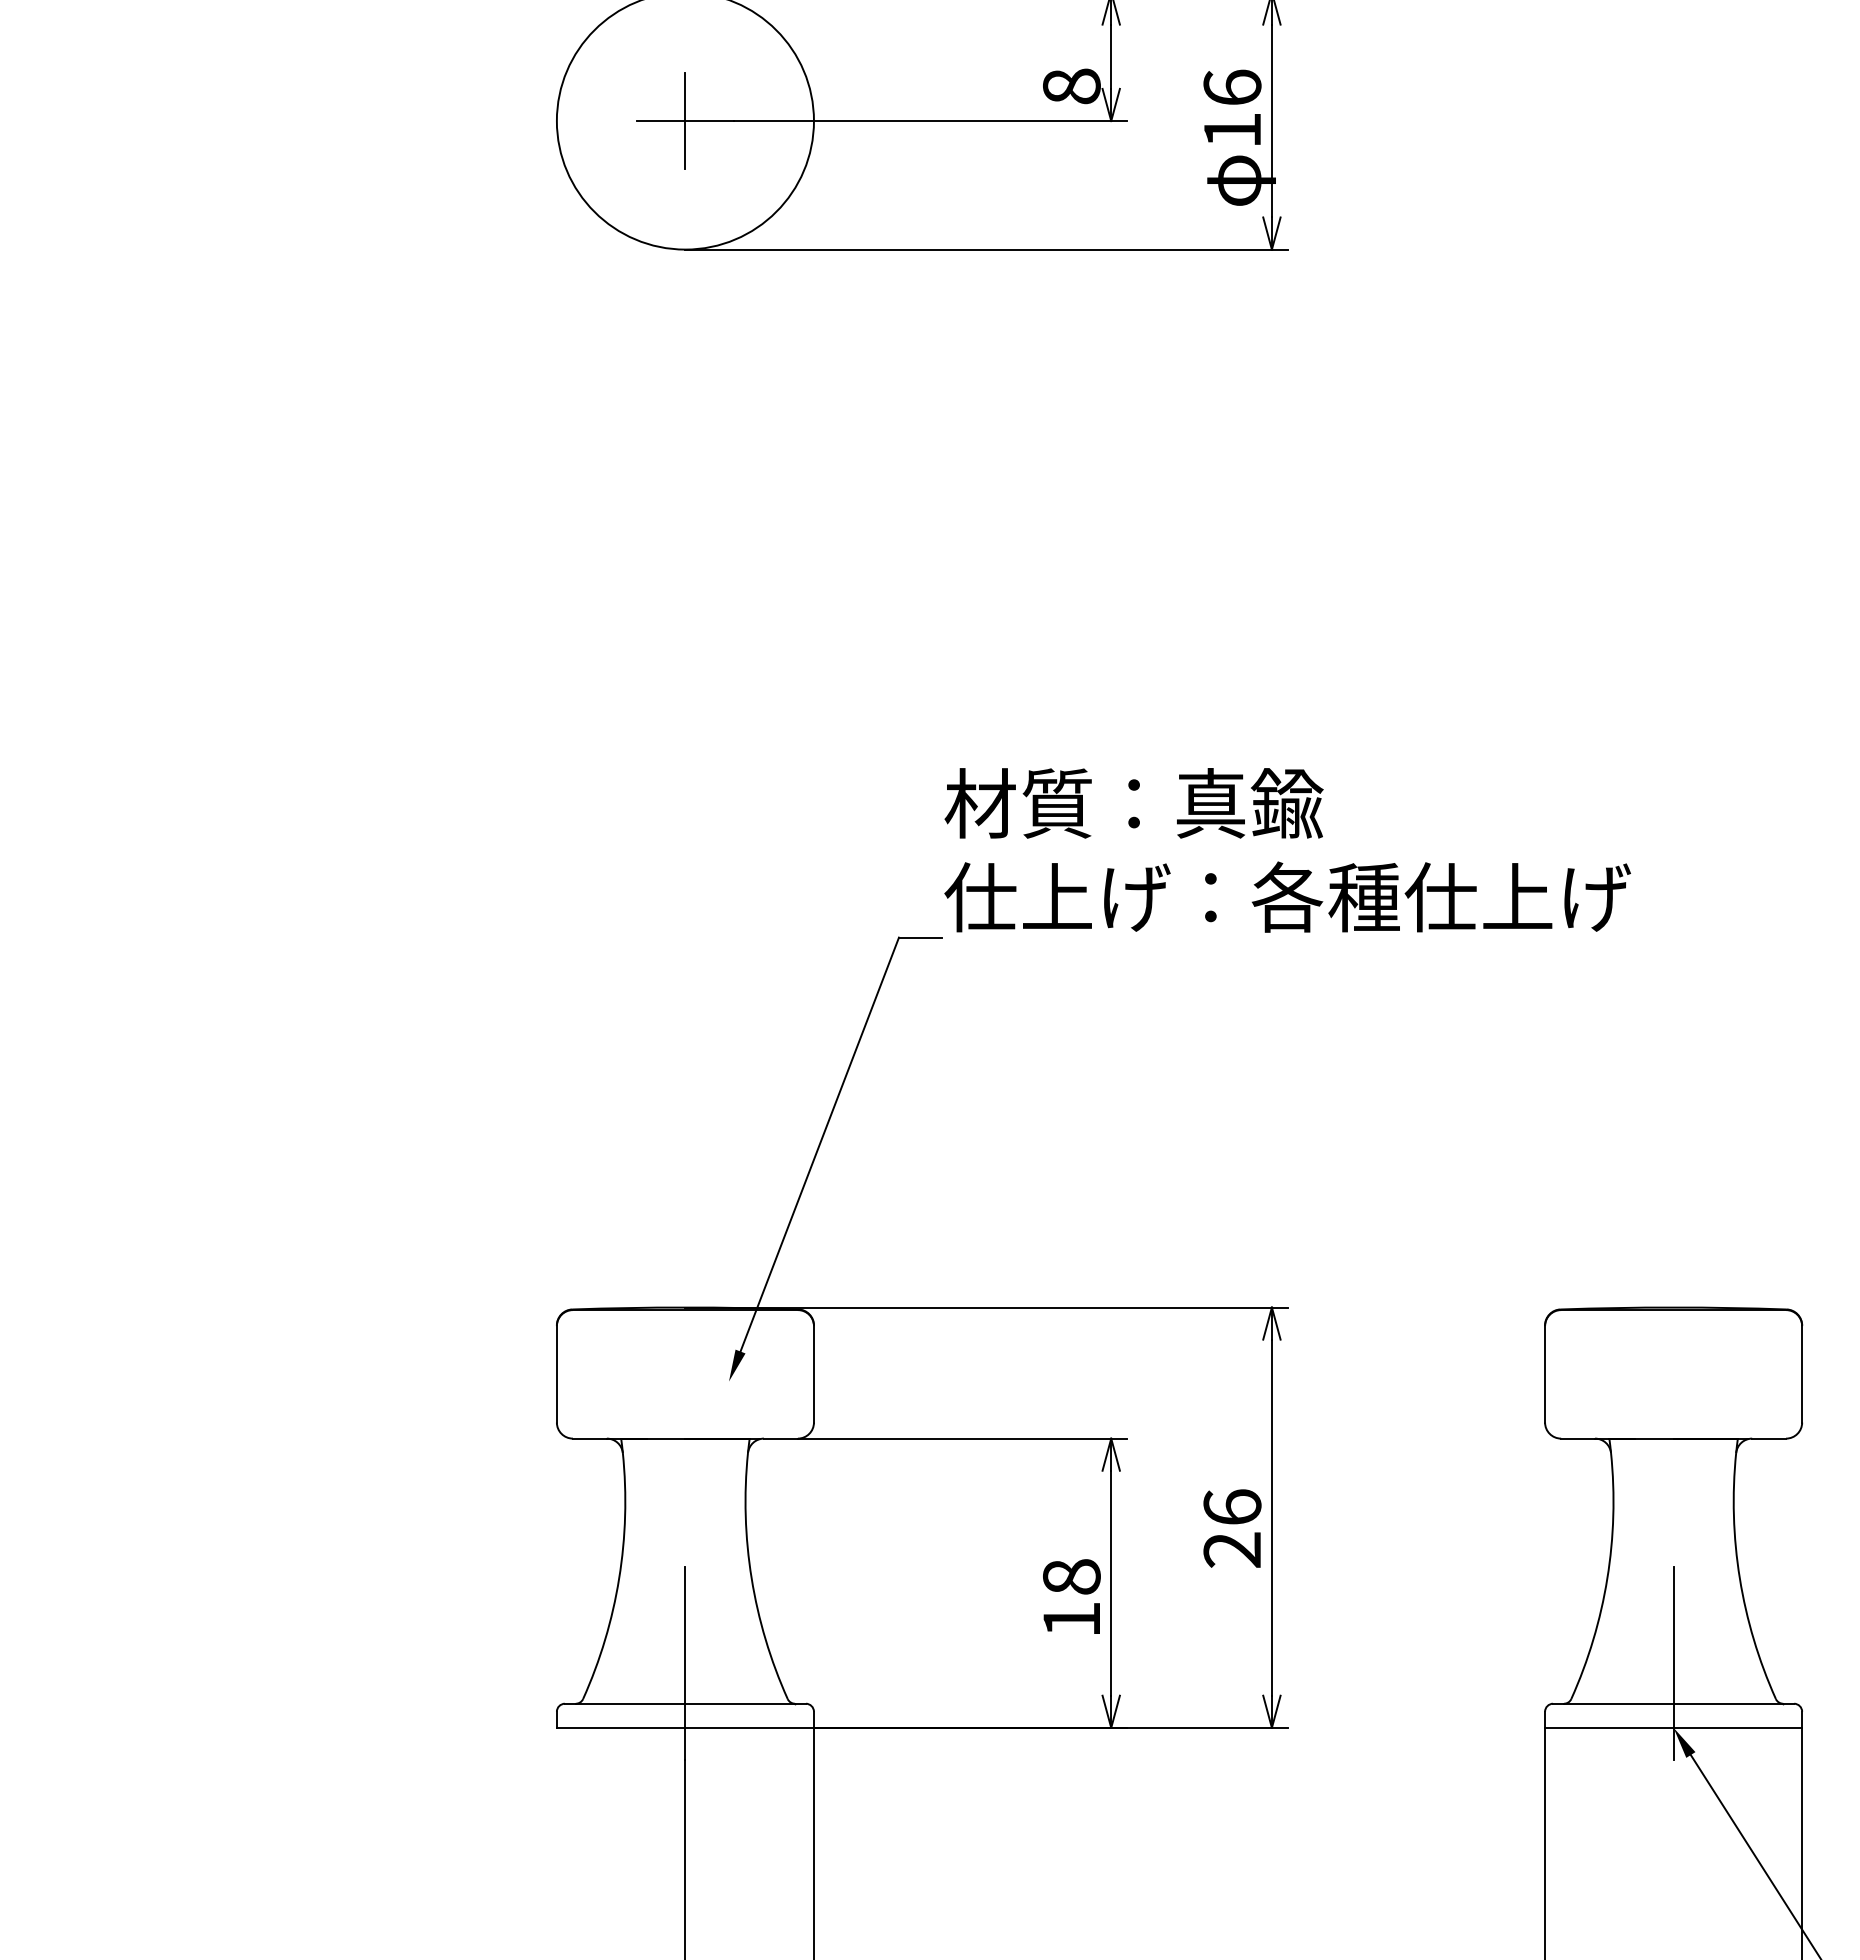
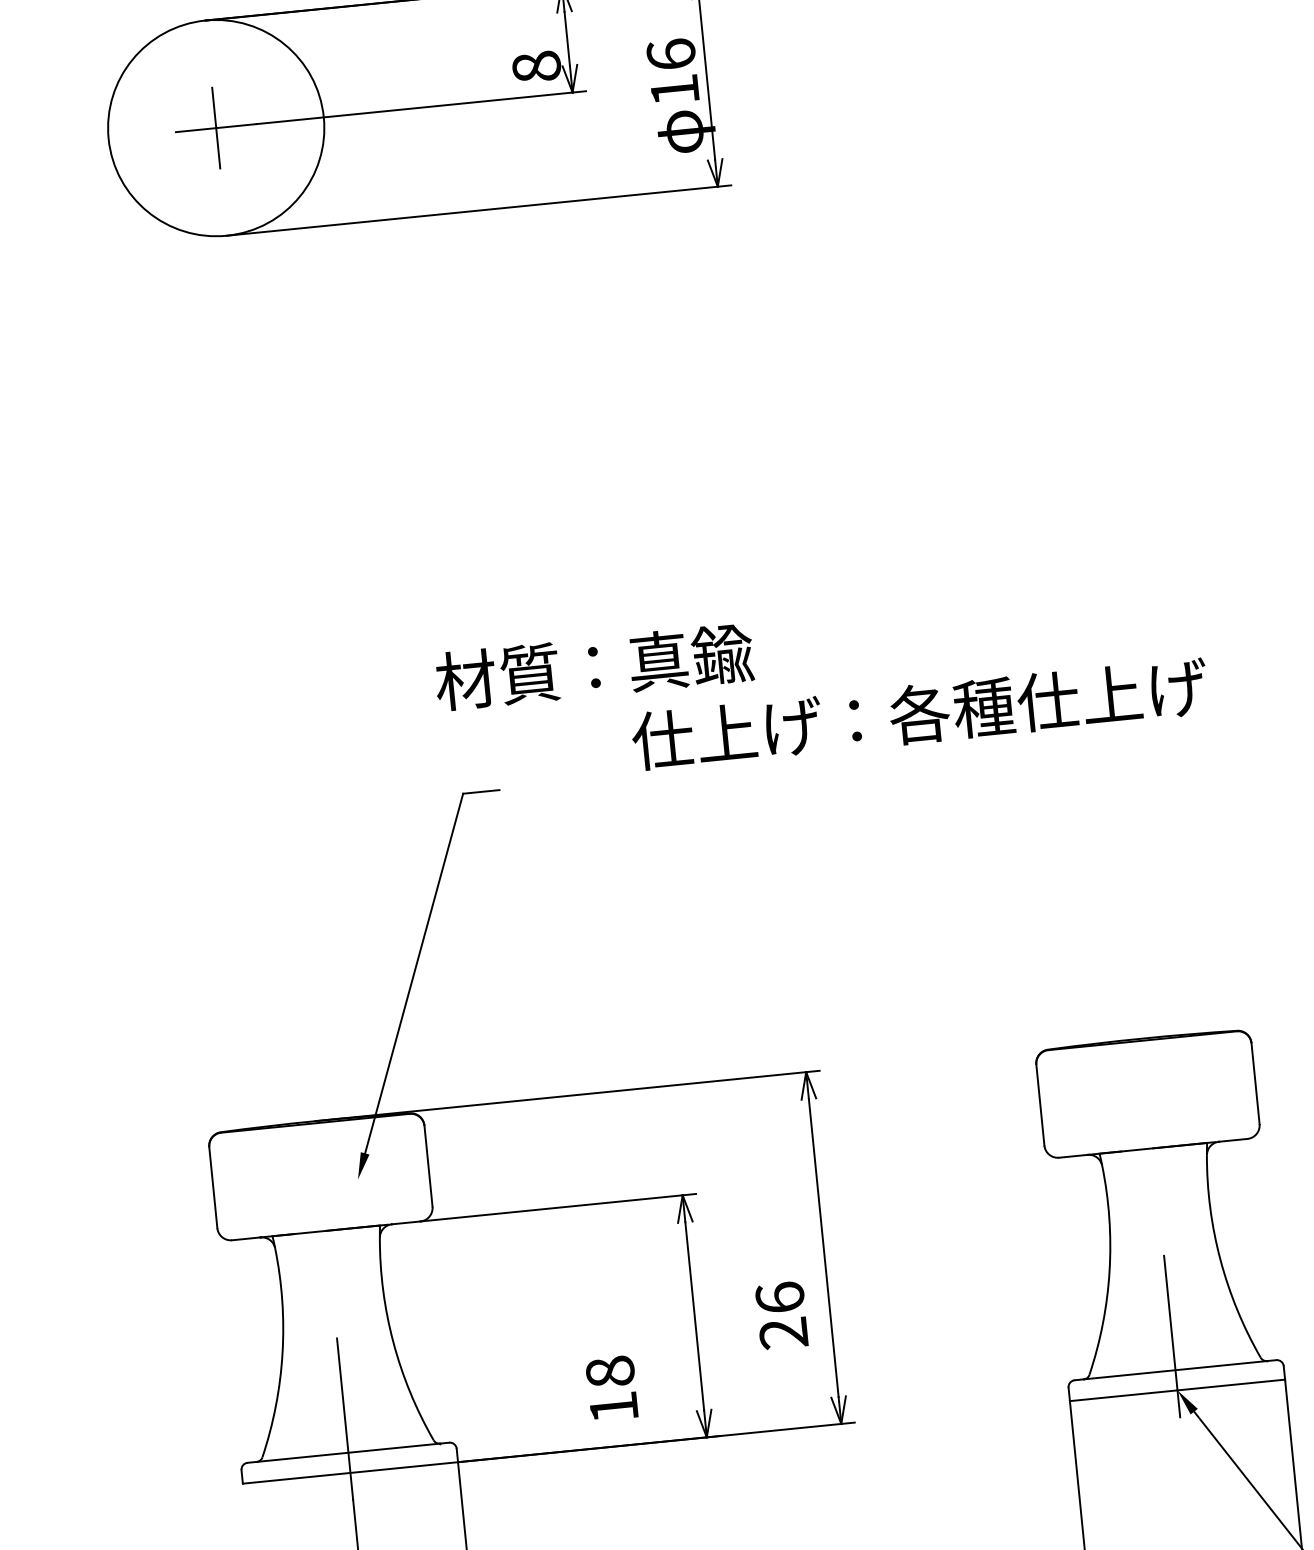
text: (1133, 803) -> (593, 667), moved
text: (1287, 896) -> (919, 713), moved
text: (1232, 1528) -> (781, 1315), moved
text: (1071, 1596) -> (611, 1388), moved

